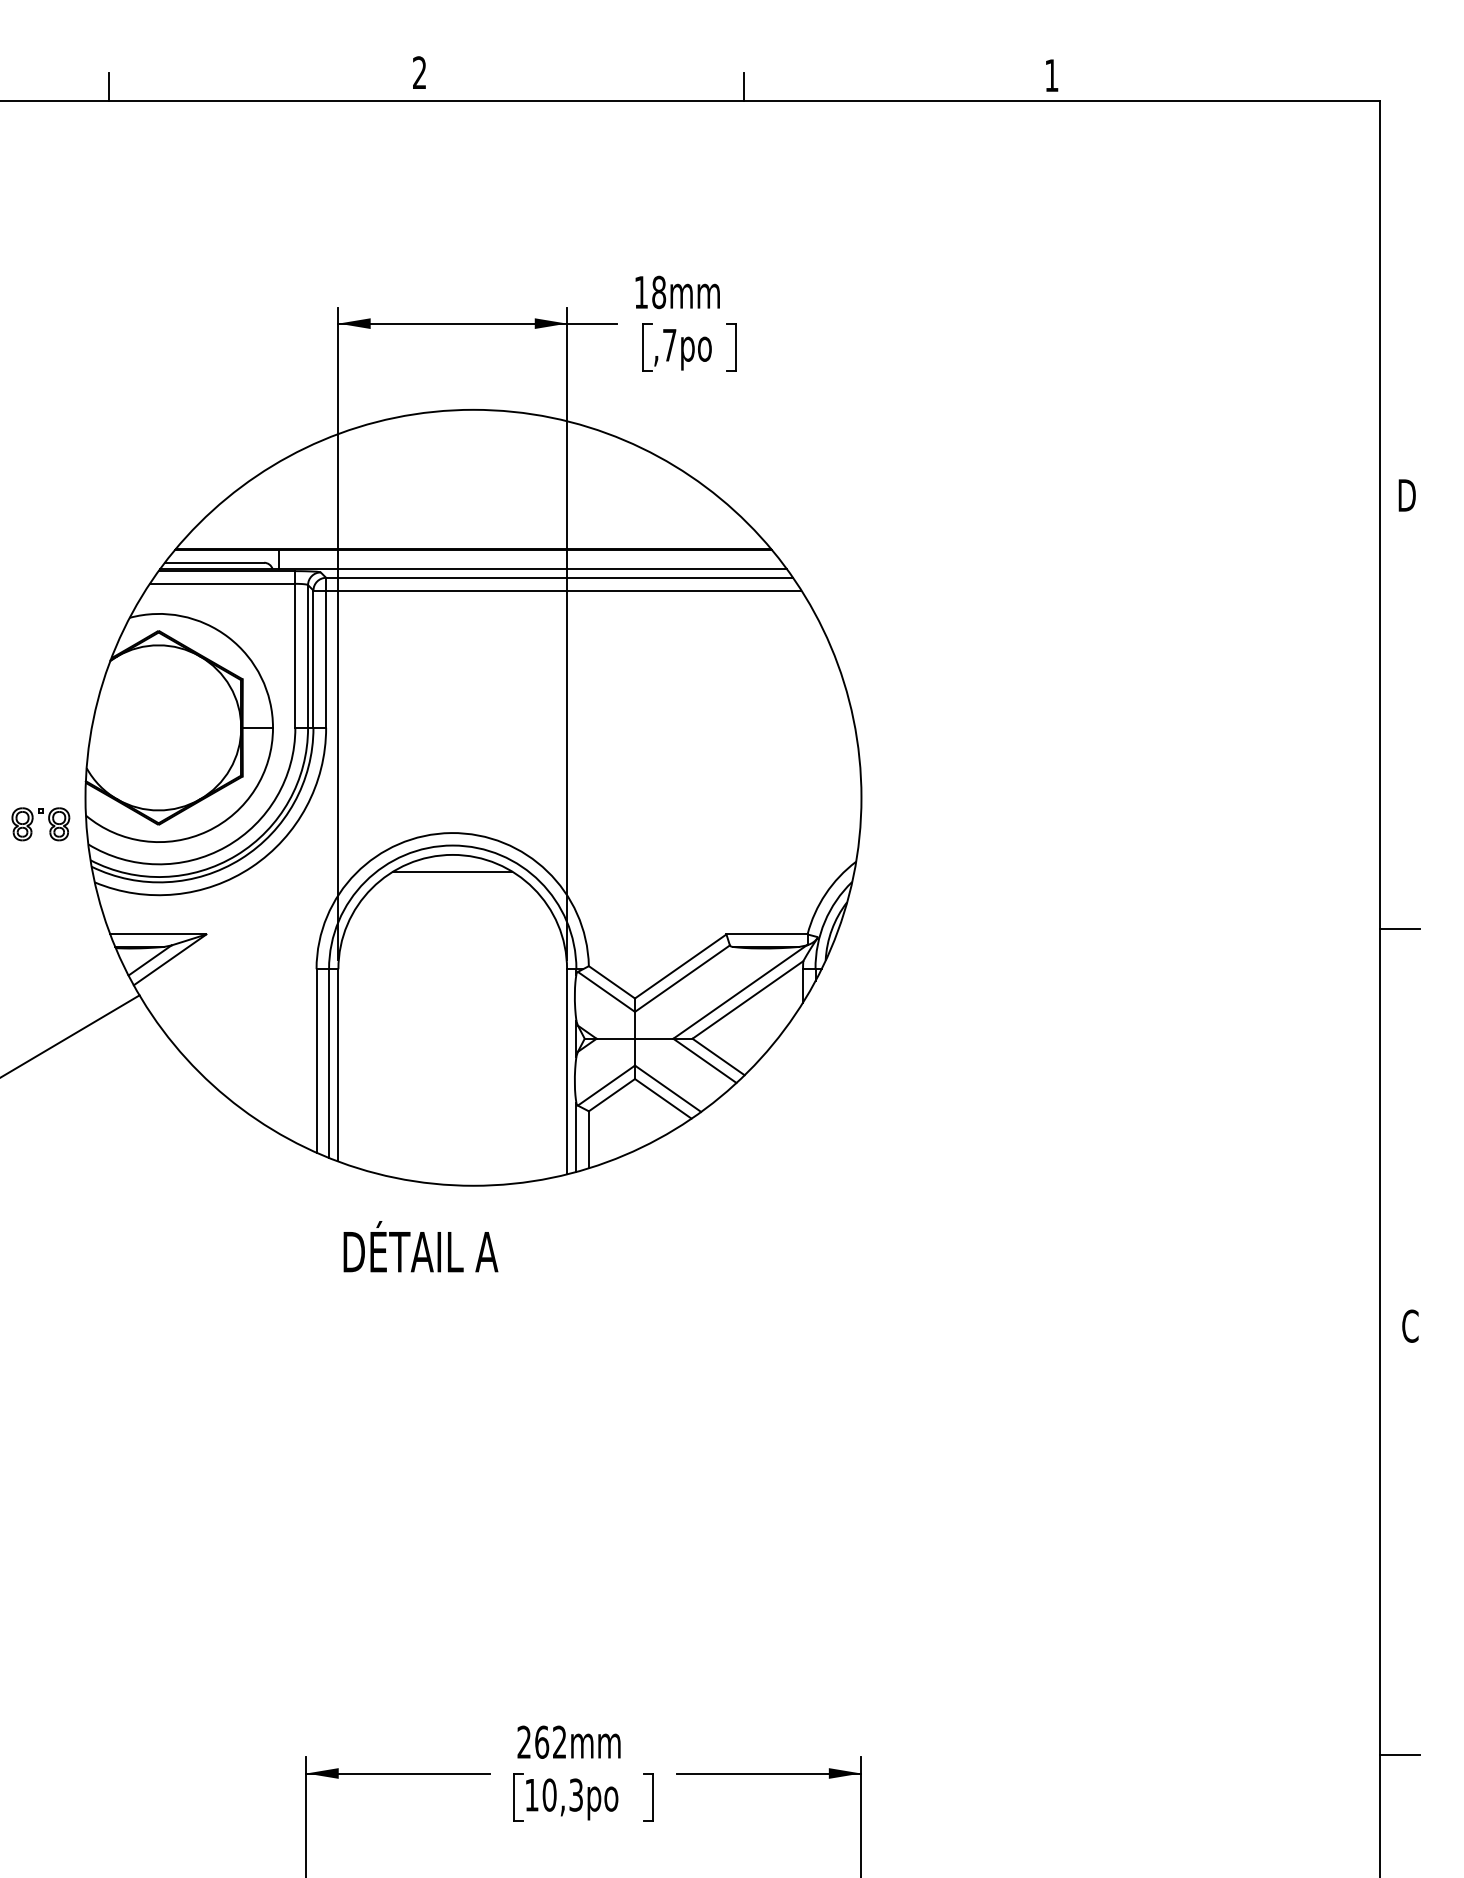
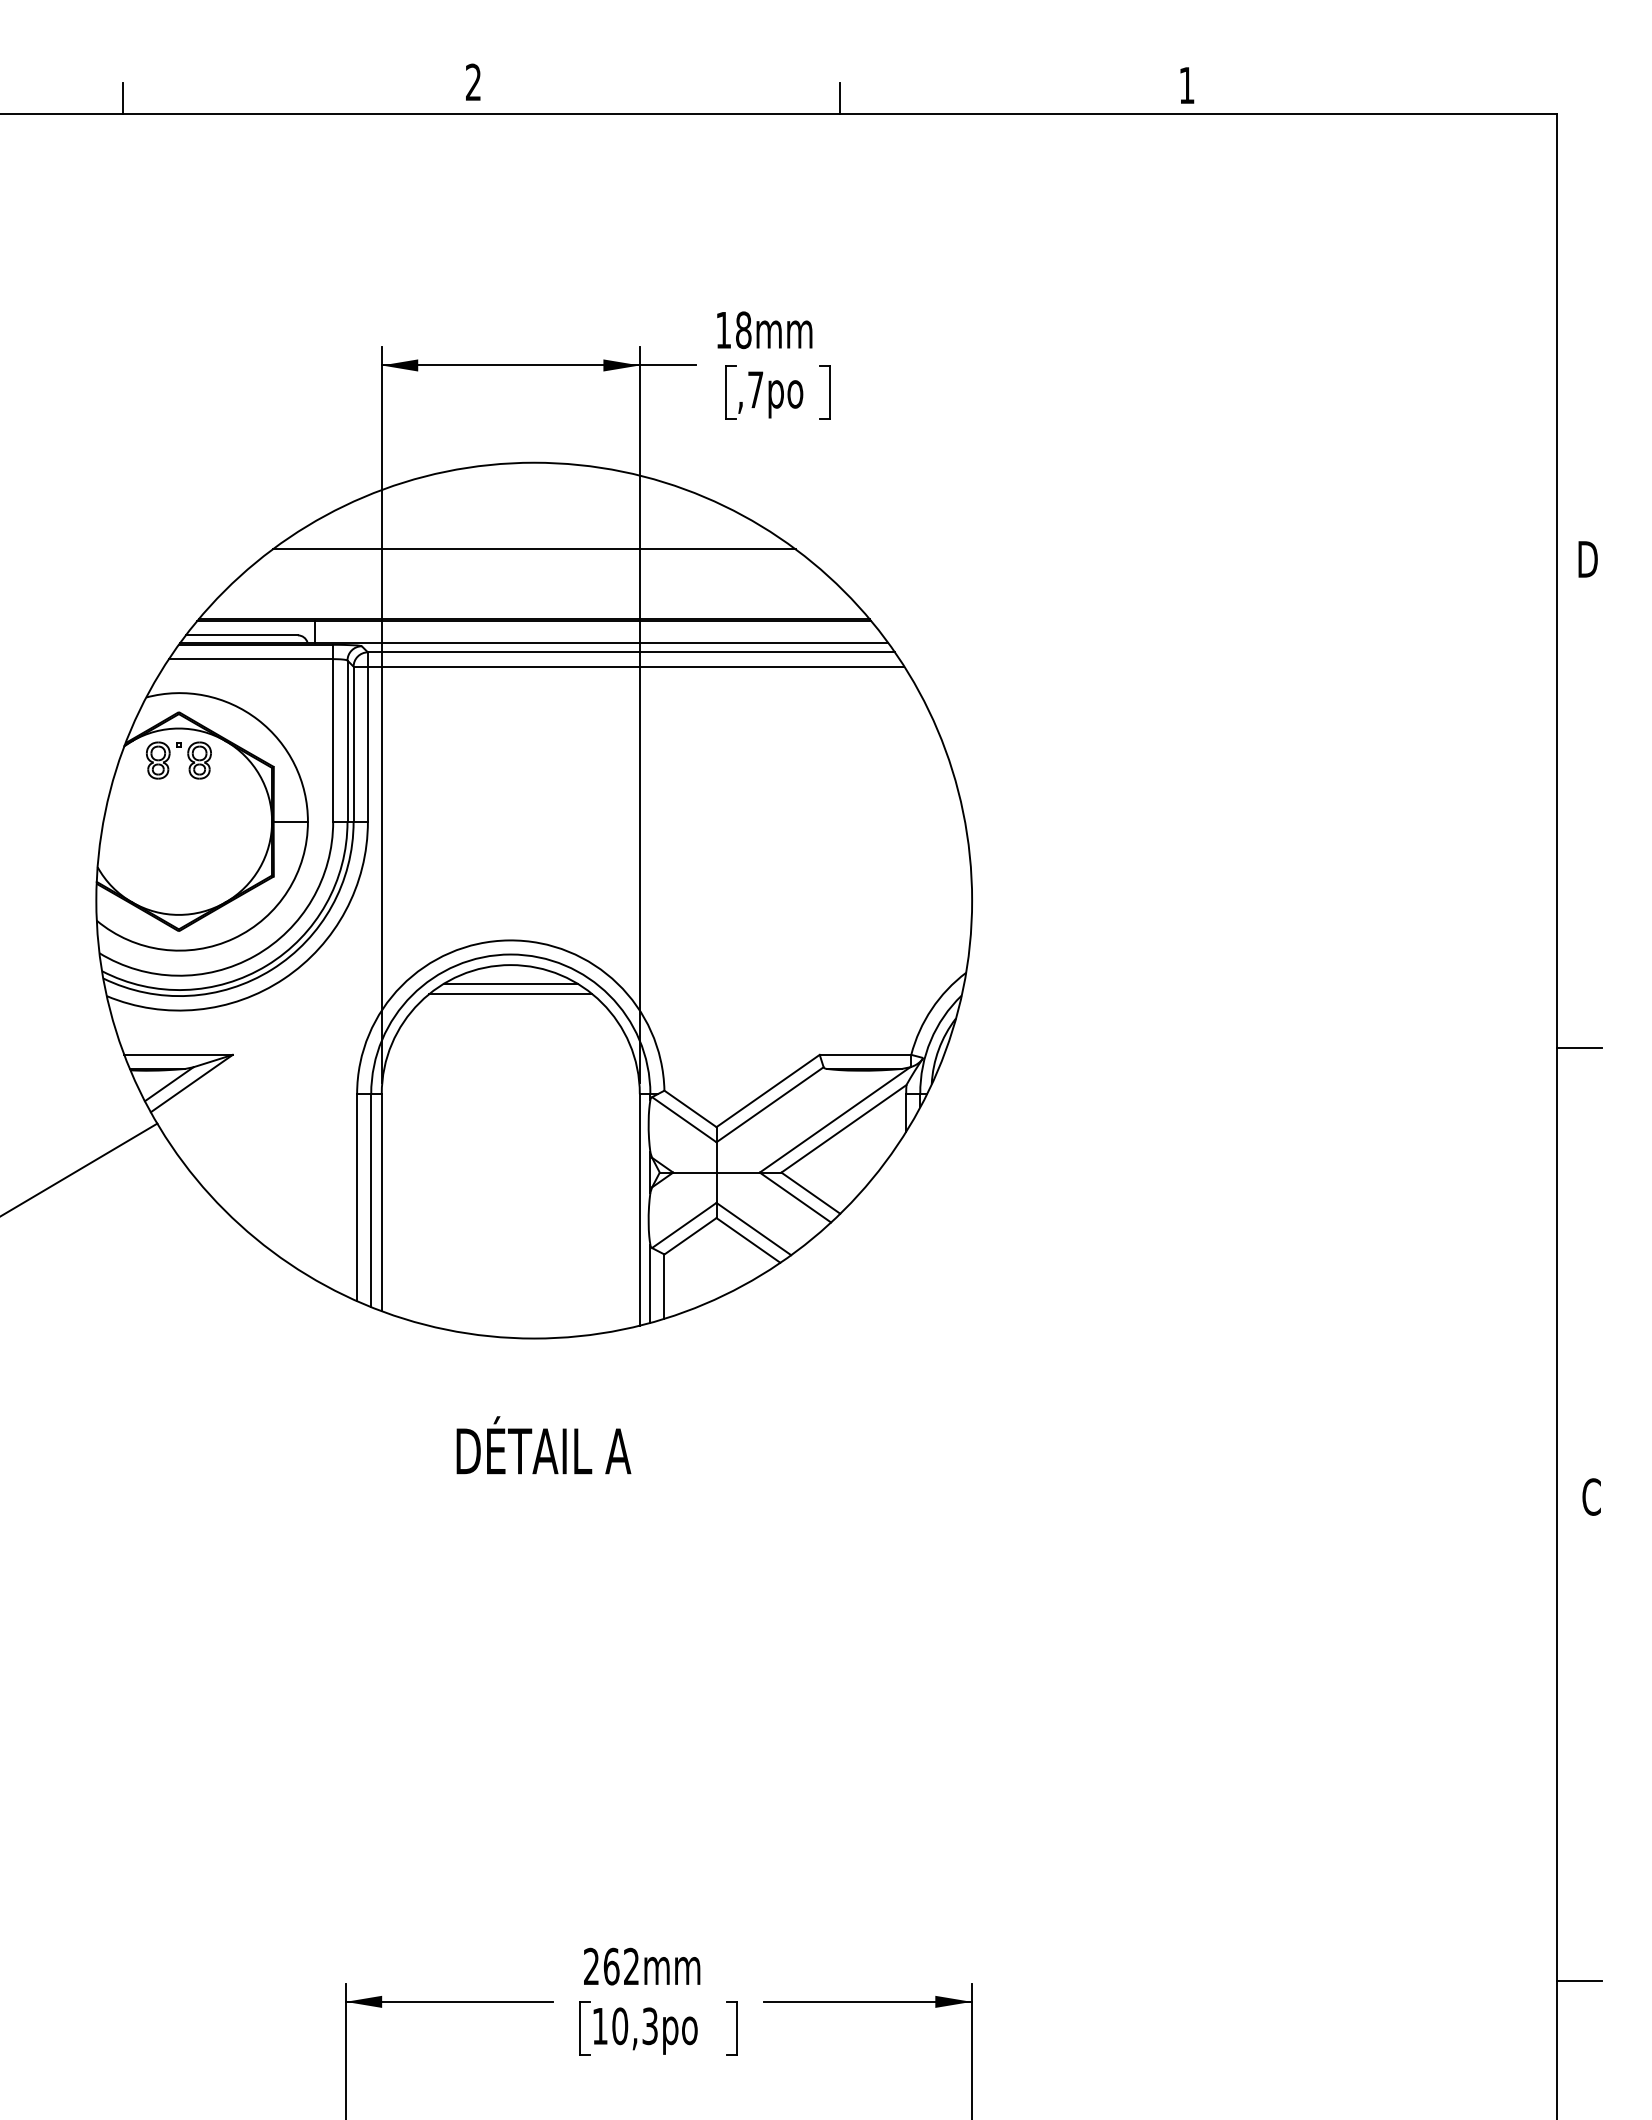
line: (472, 486) -> (533, 549), added
part: (33, 820) -> (170, 756), moved
line: (452, 880) -> (510, 994), added
text: (420, 1246) -> (543, 1445), moved

